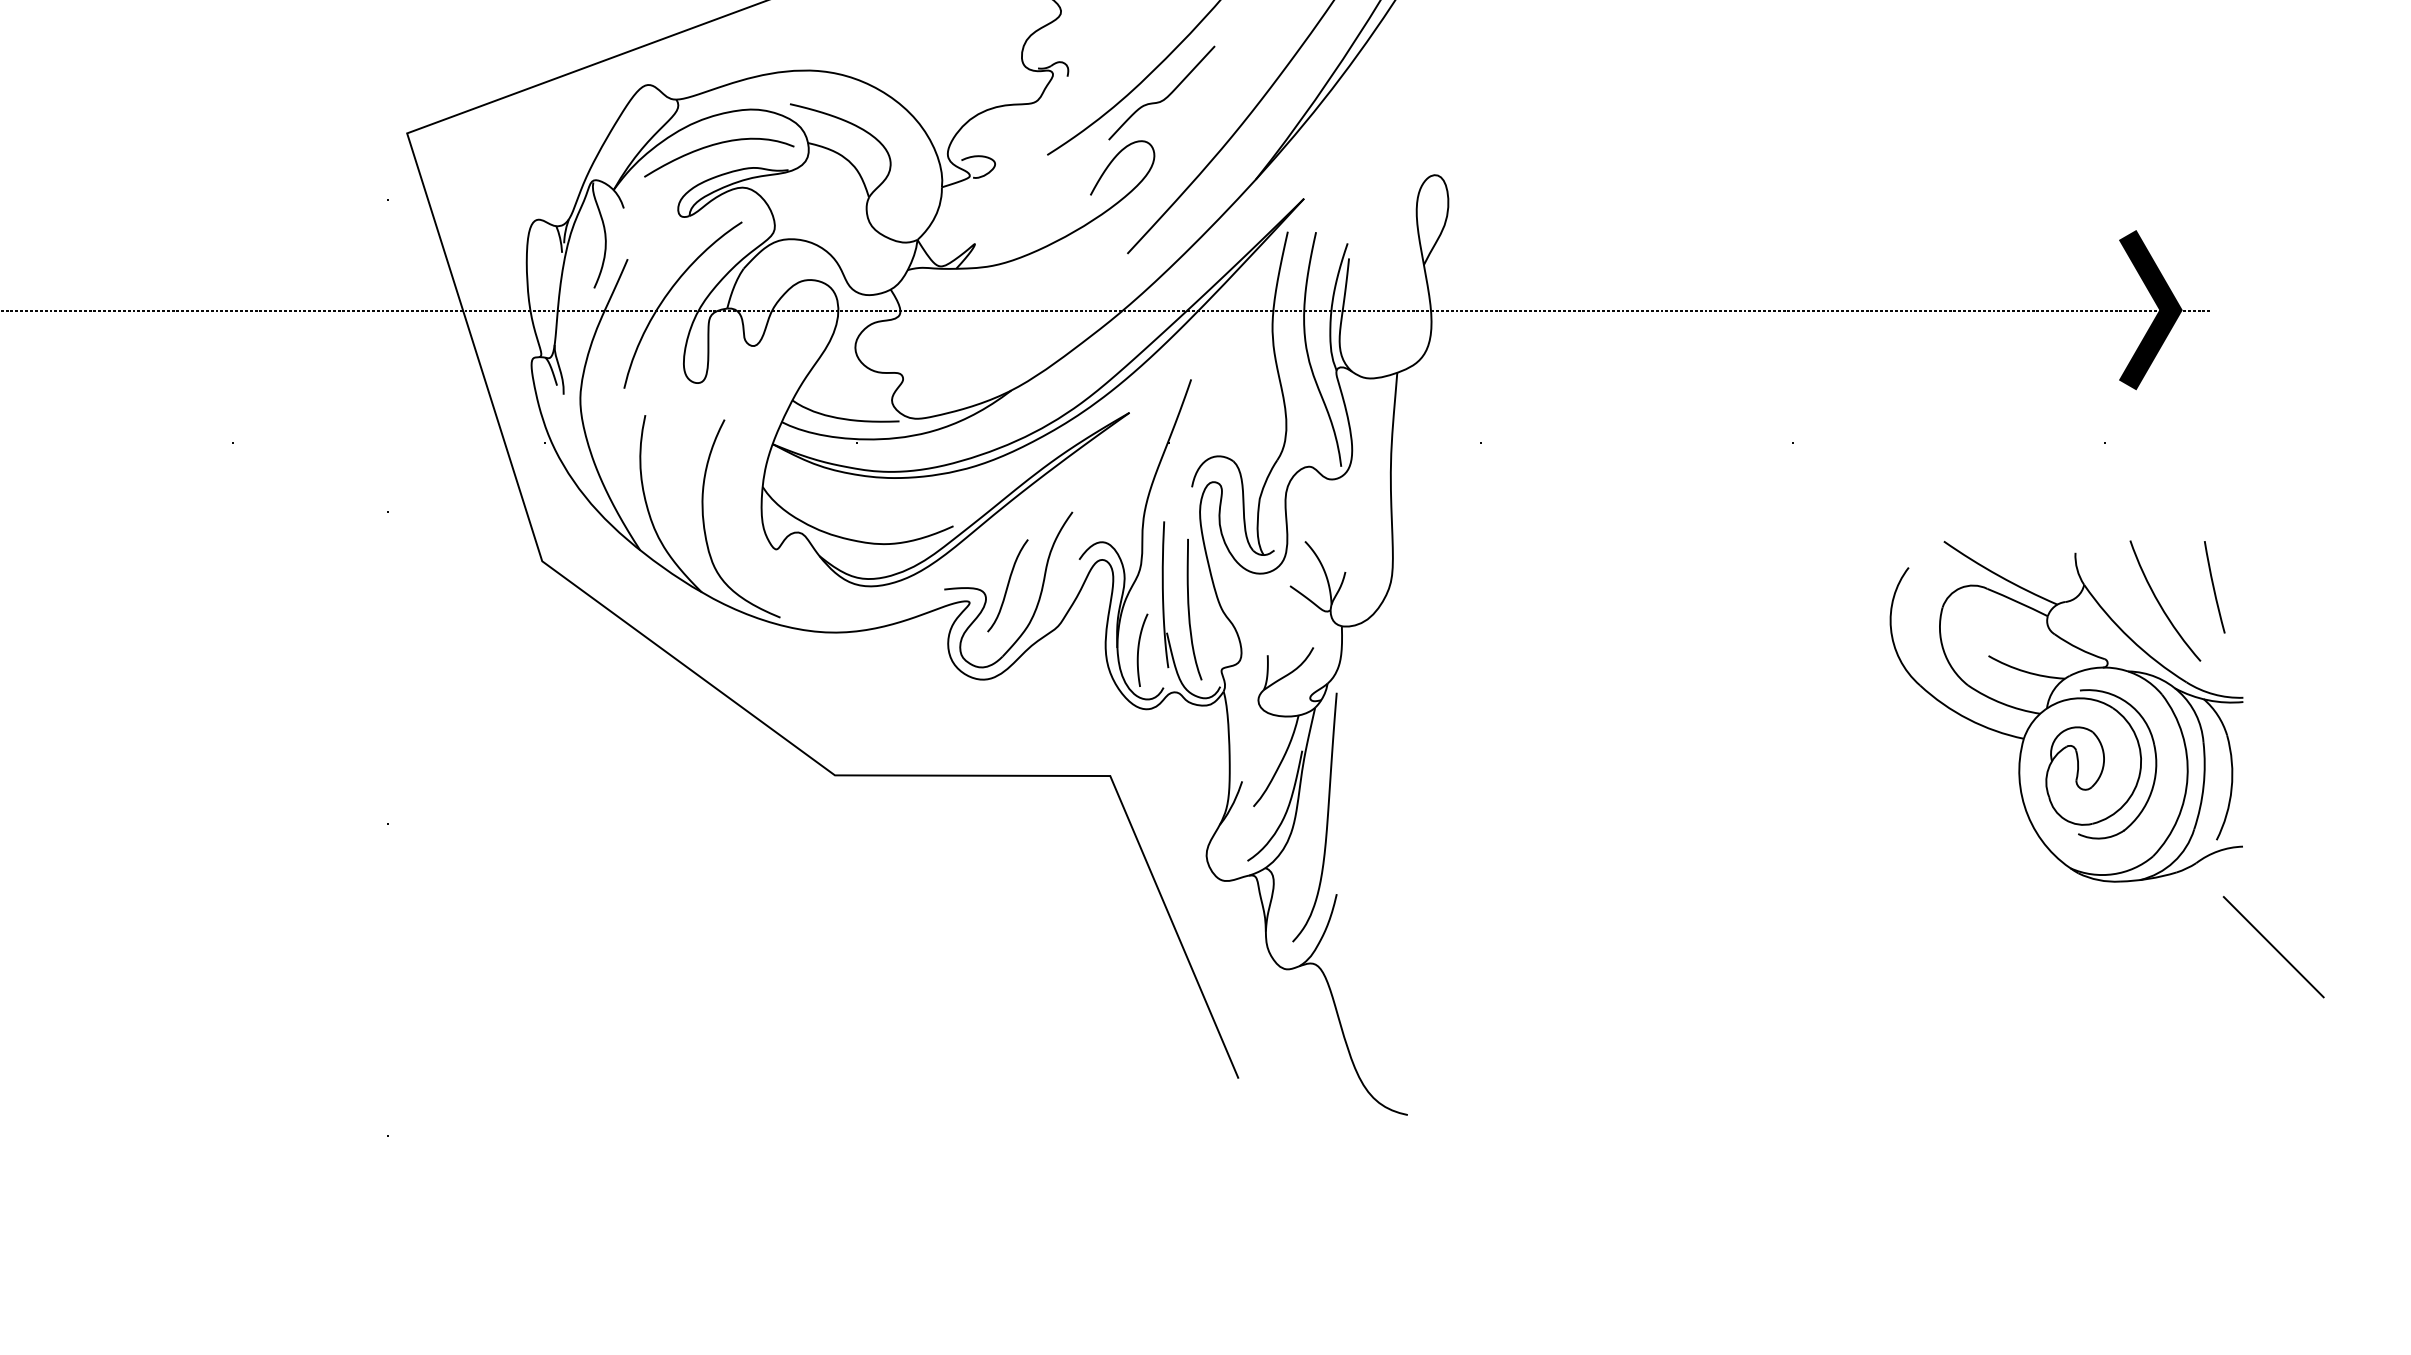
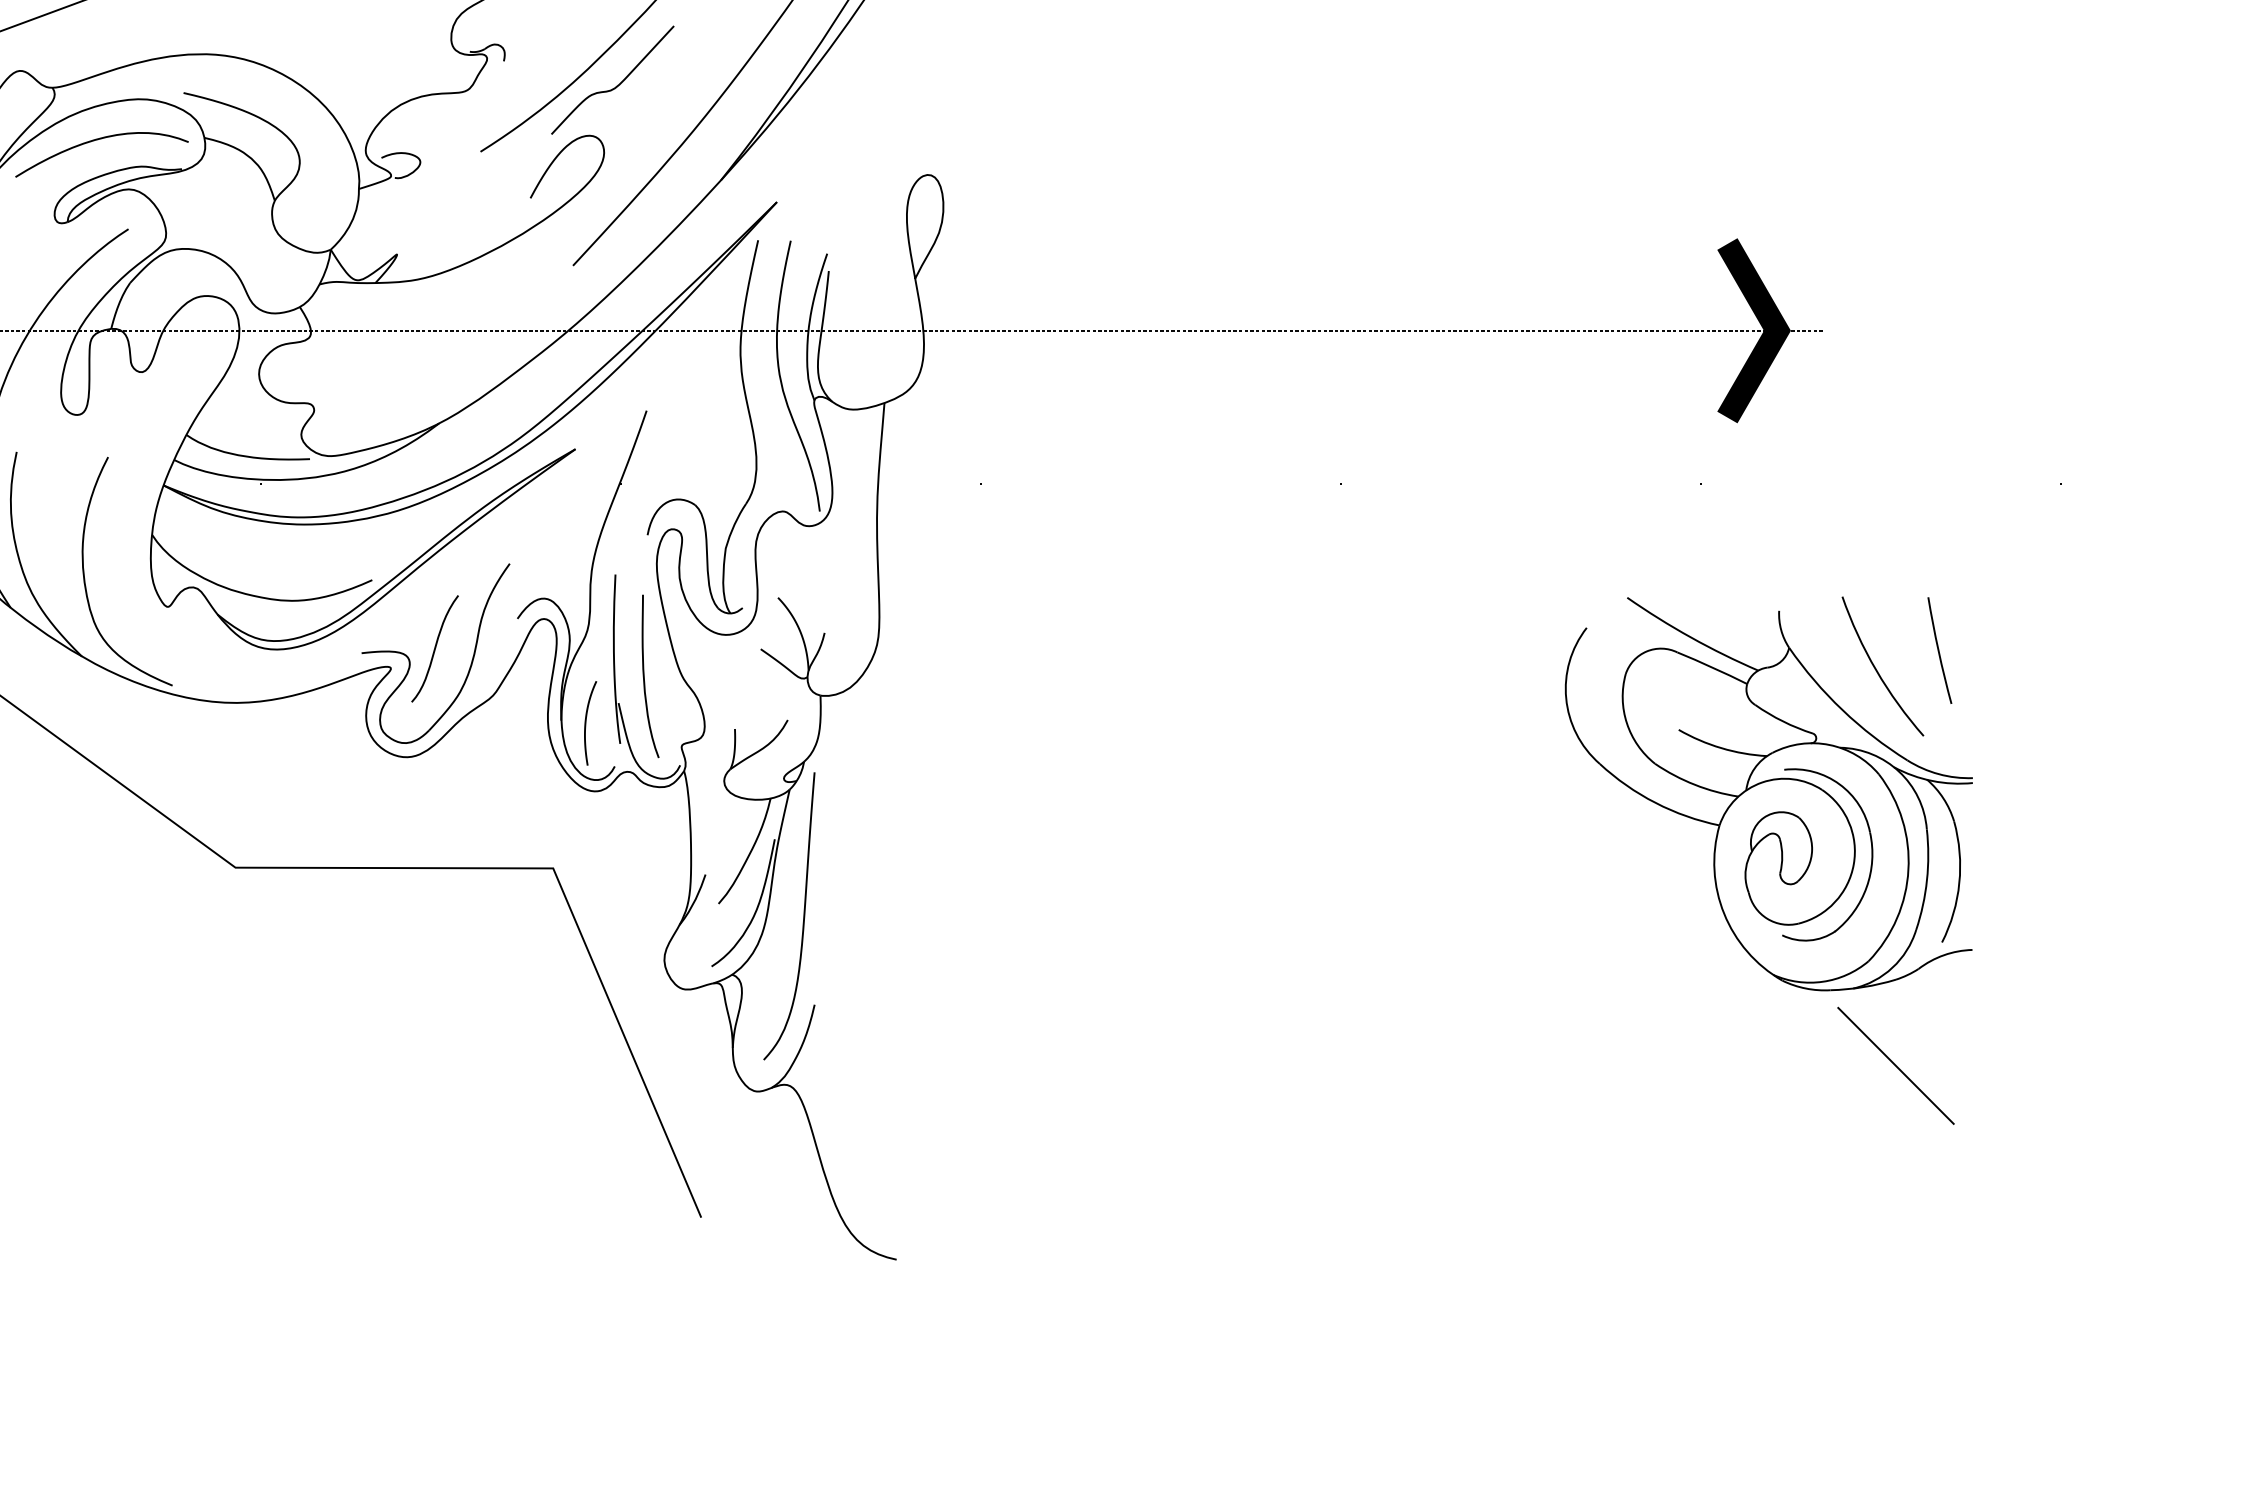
part: (2066, 711) -> (1768, 793), moved

